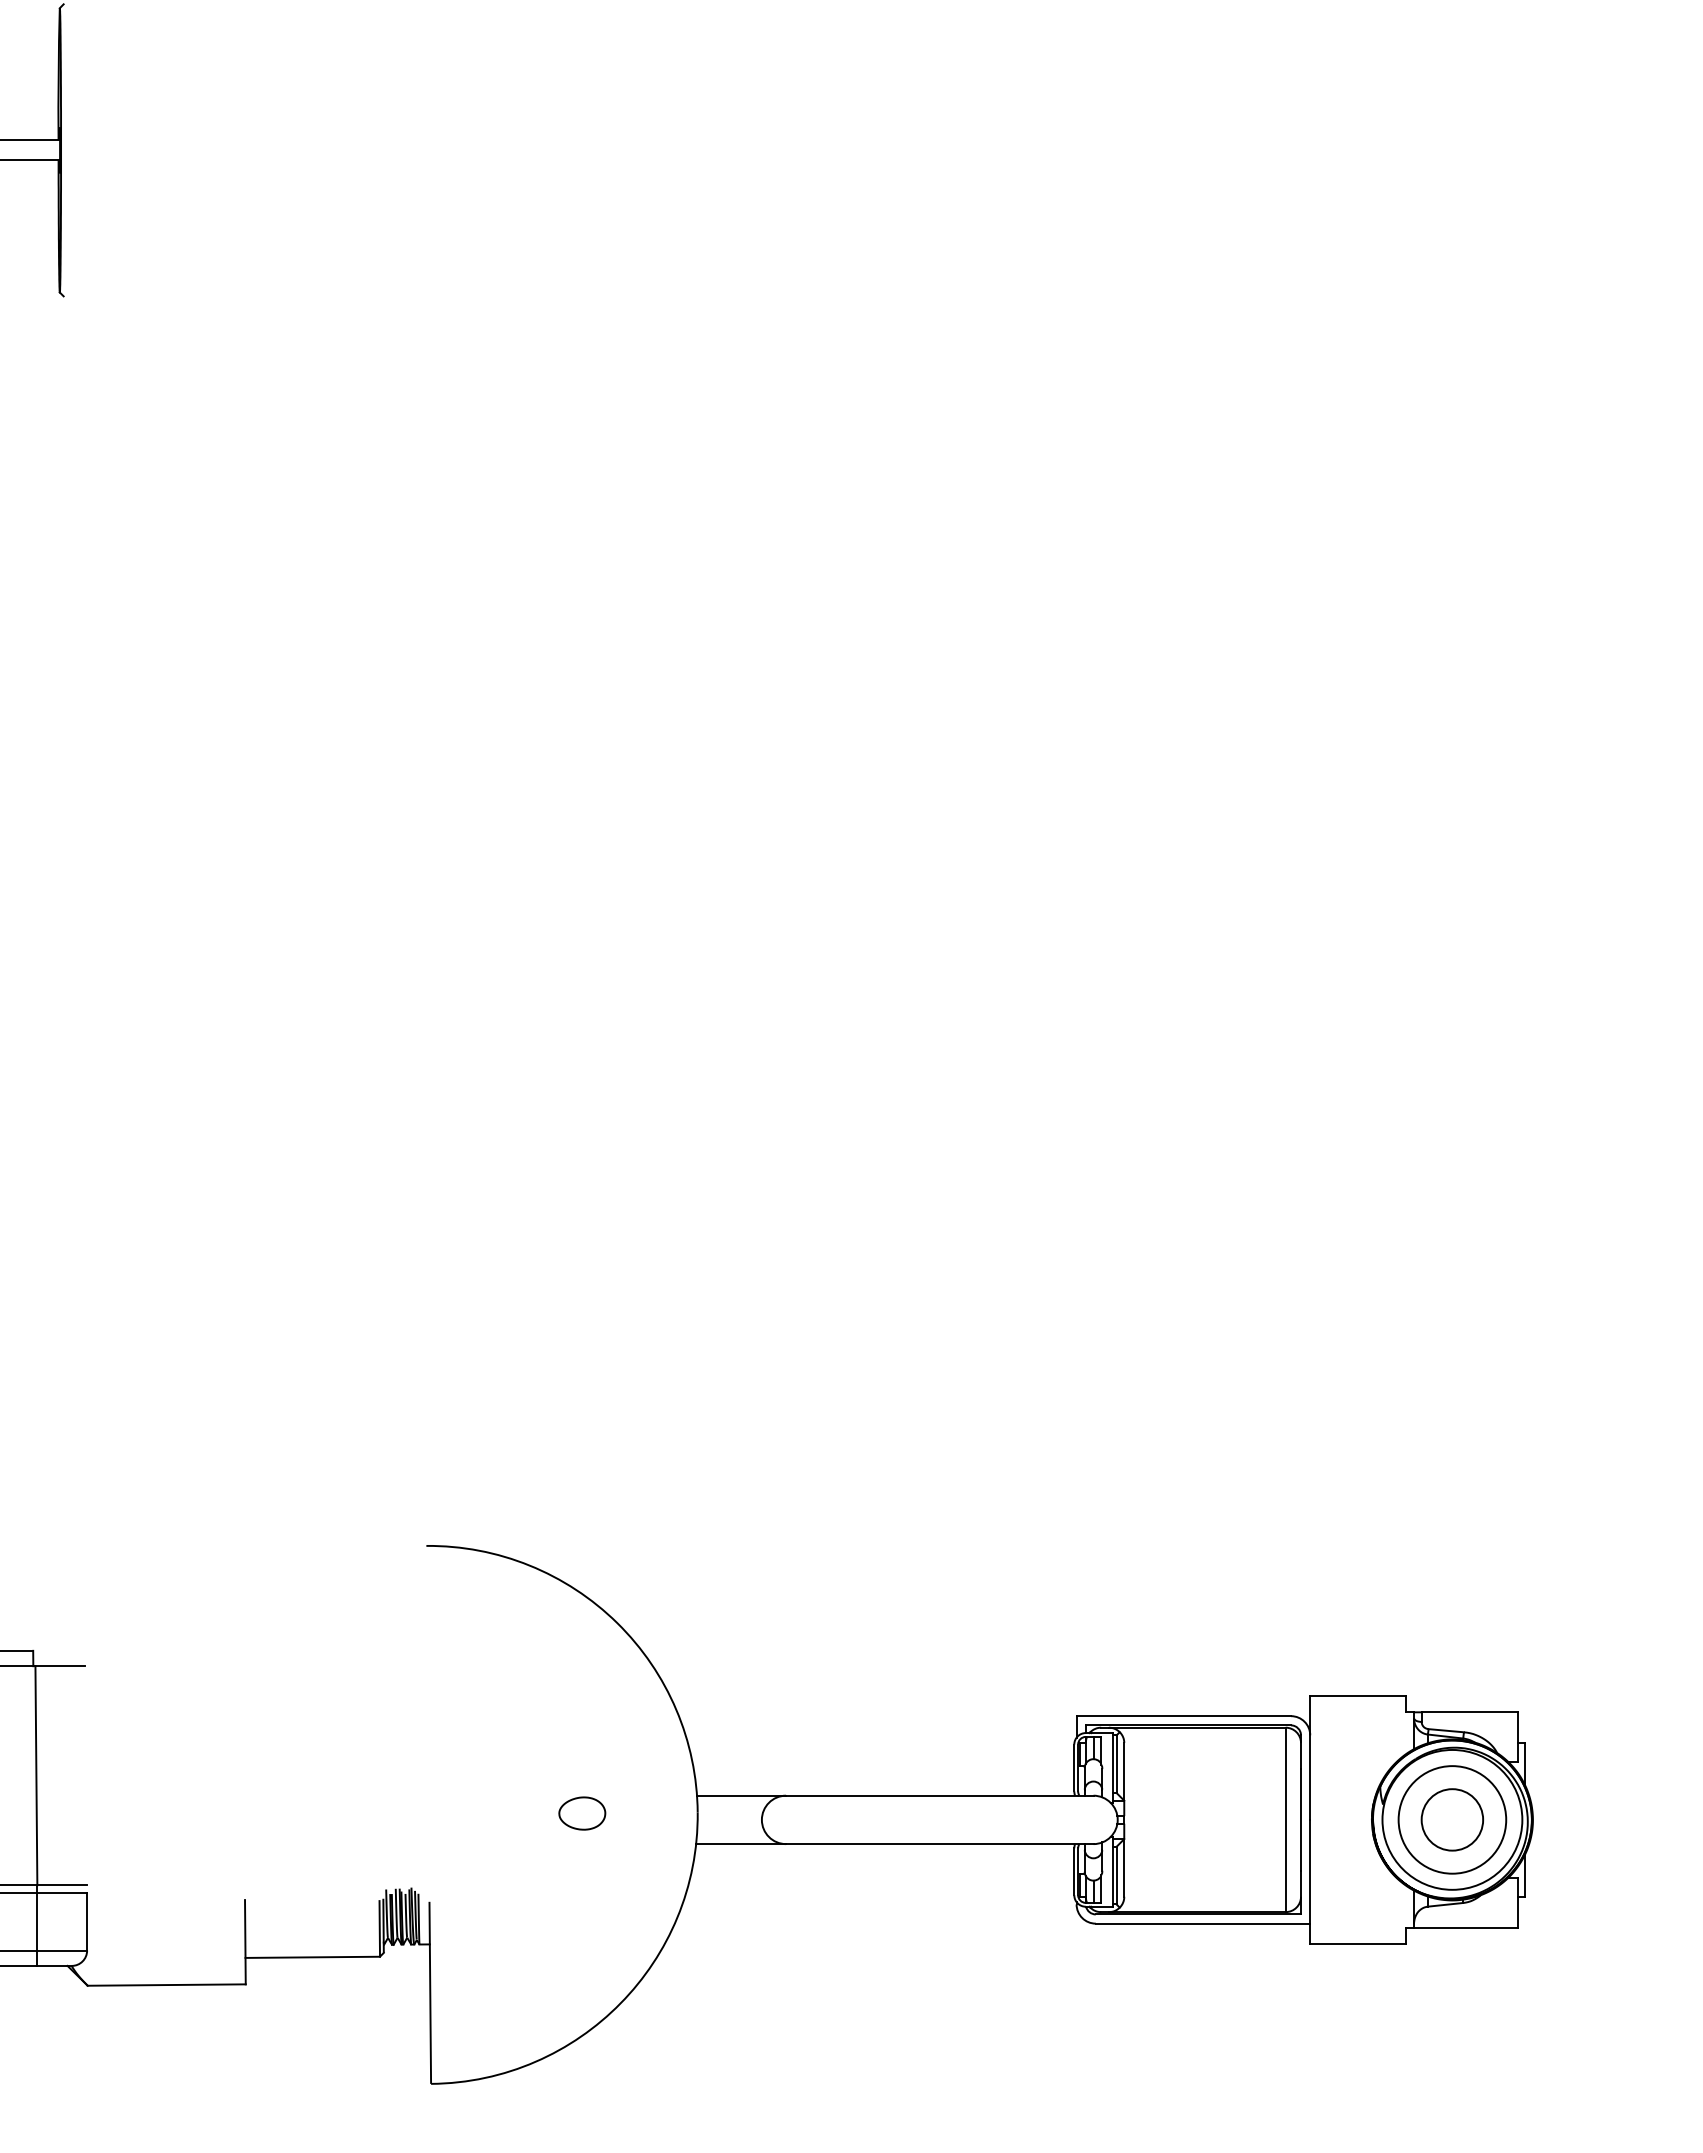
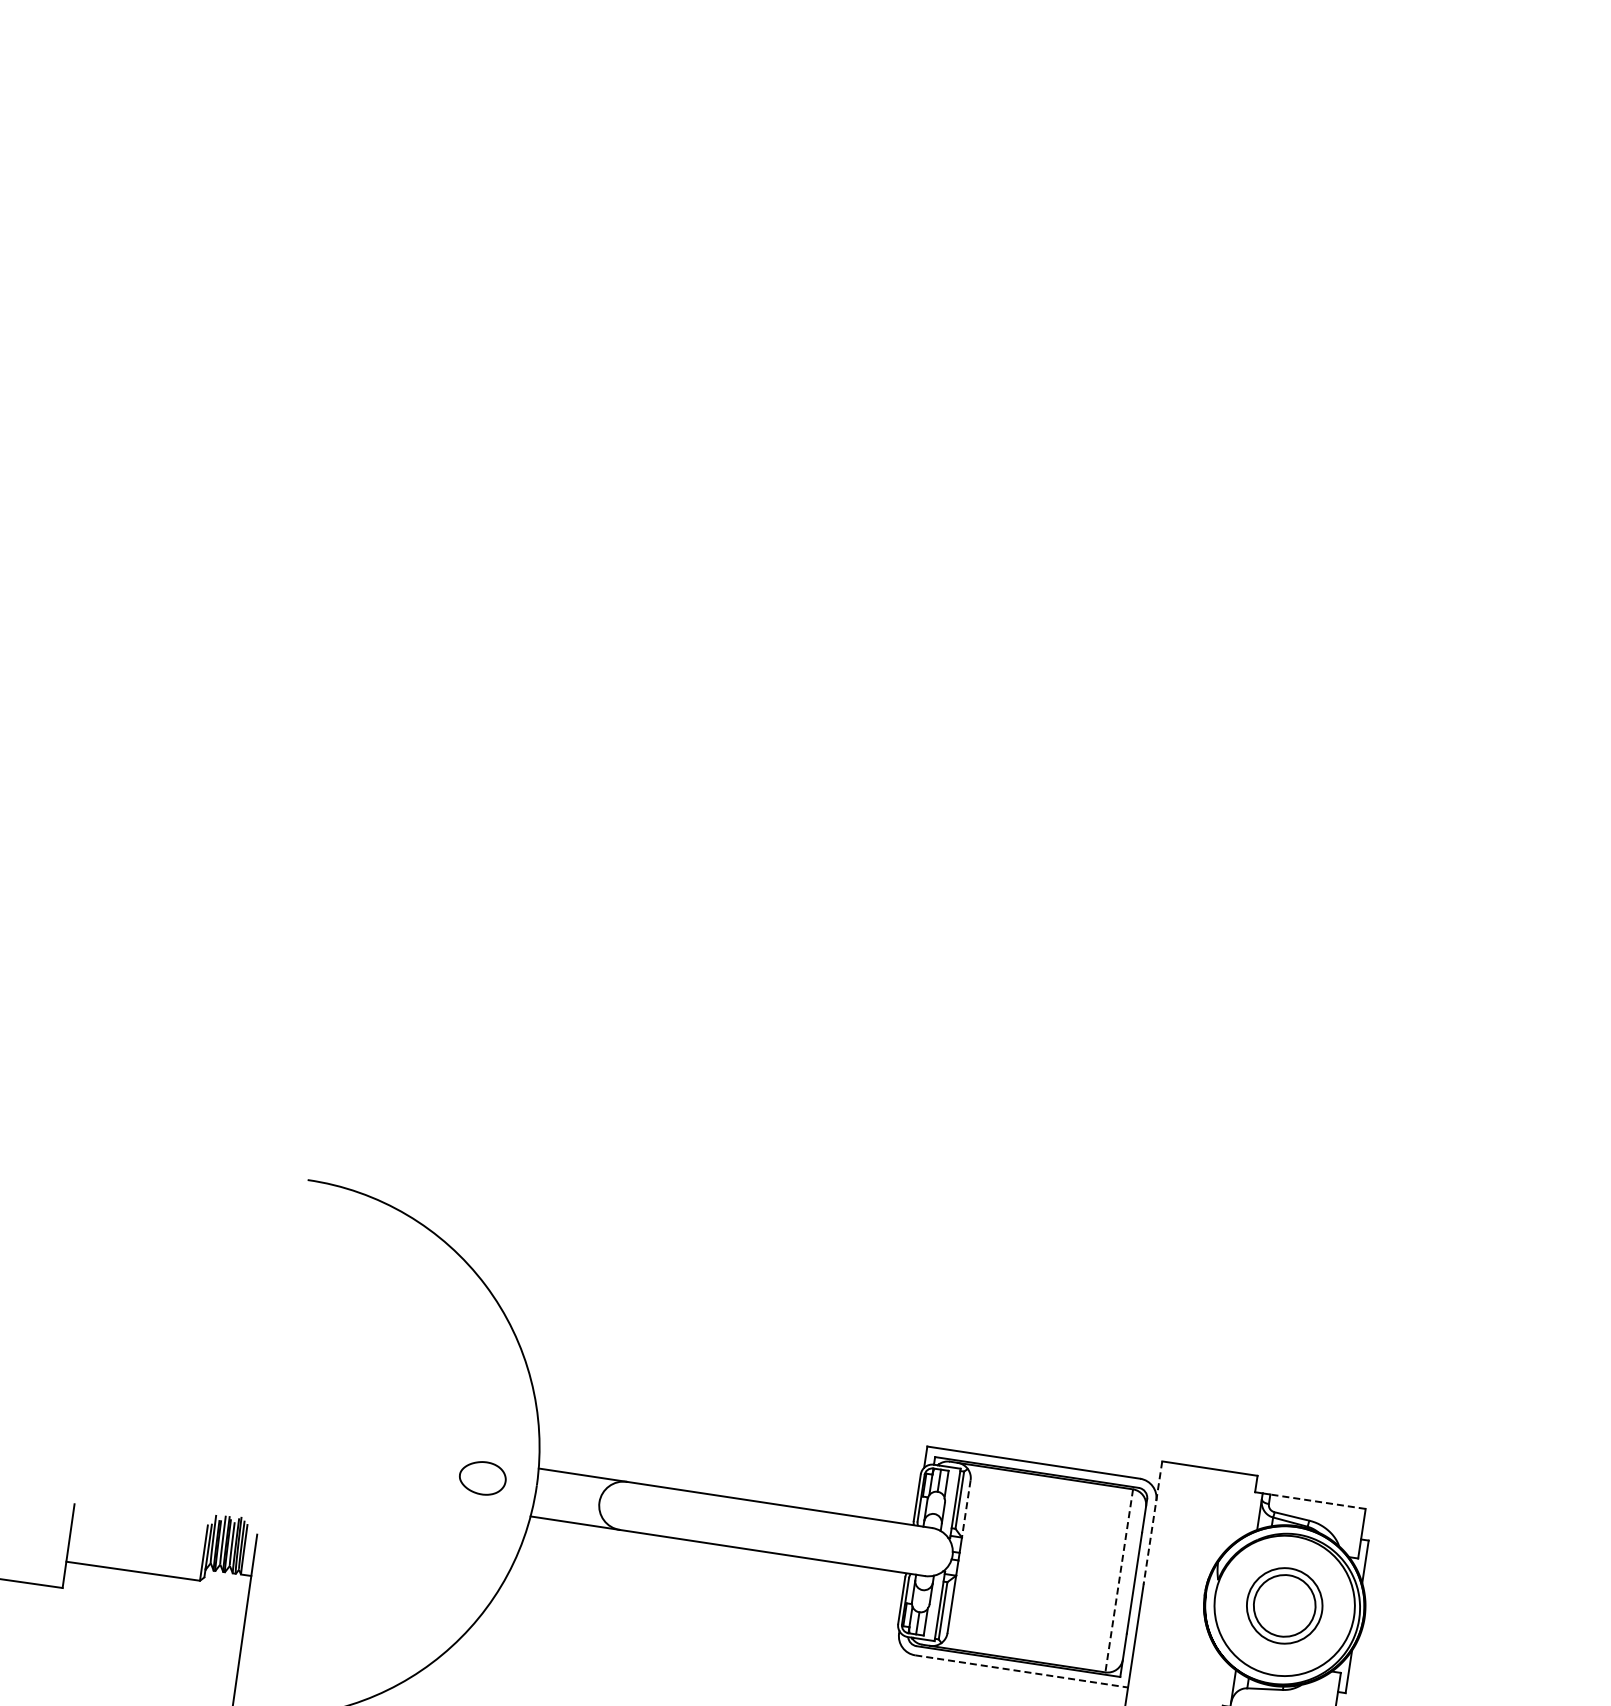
line: (1469, 1712) -> (1317, 1501), solid -> dashed
line: (1310, 1758) -> (1153, 1523), solid -> dashed
line: (1124, 1771) -> (966, 1508), solid -> dashed
part: (582, 1813) -> (482, 1478), moved
circle: (1452, 1819) -> (1284, 1605), size x0.7
line: (1285, 1820) -> (1118, 1581), solid -> dashed
line: (1203, 1923) -> (1022, 1671), solid -> dashed

